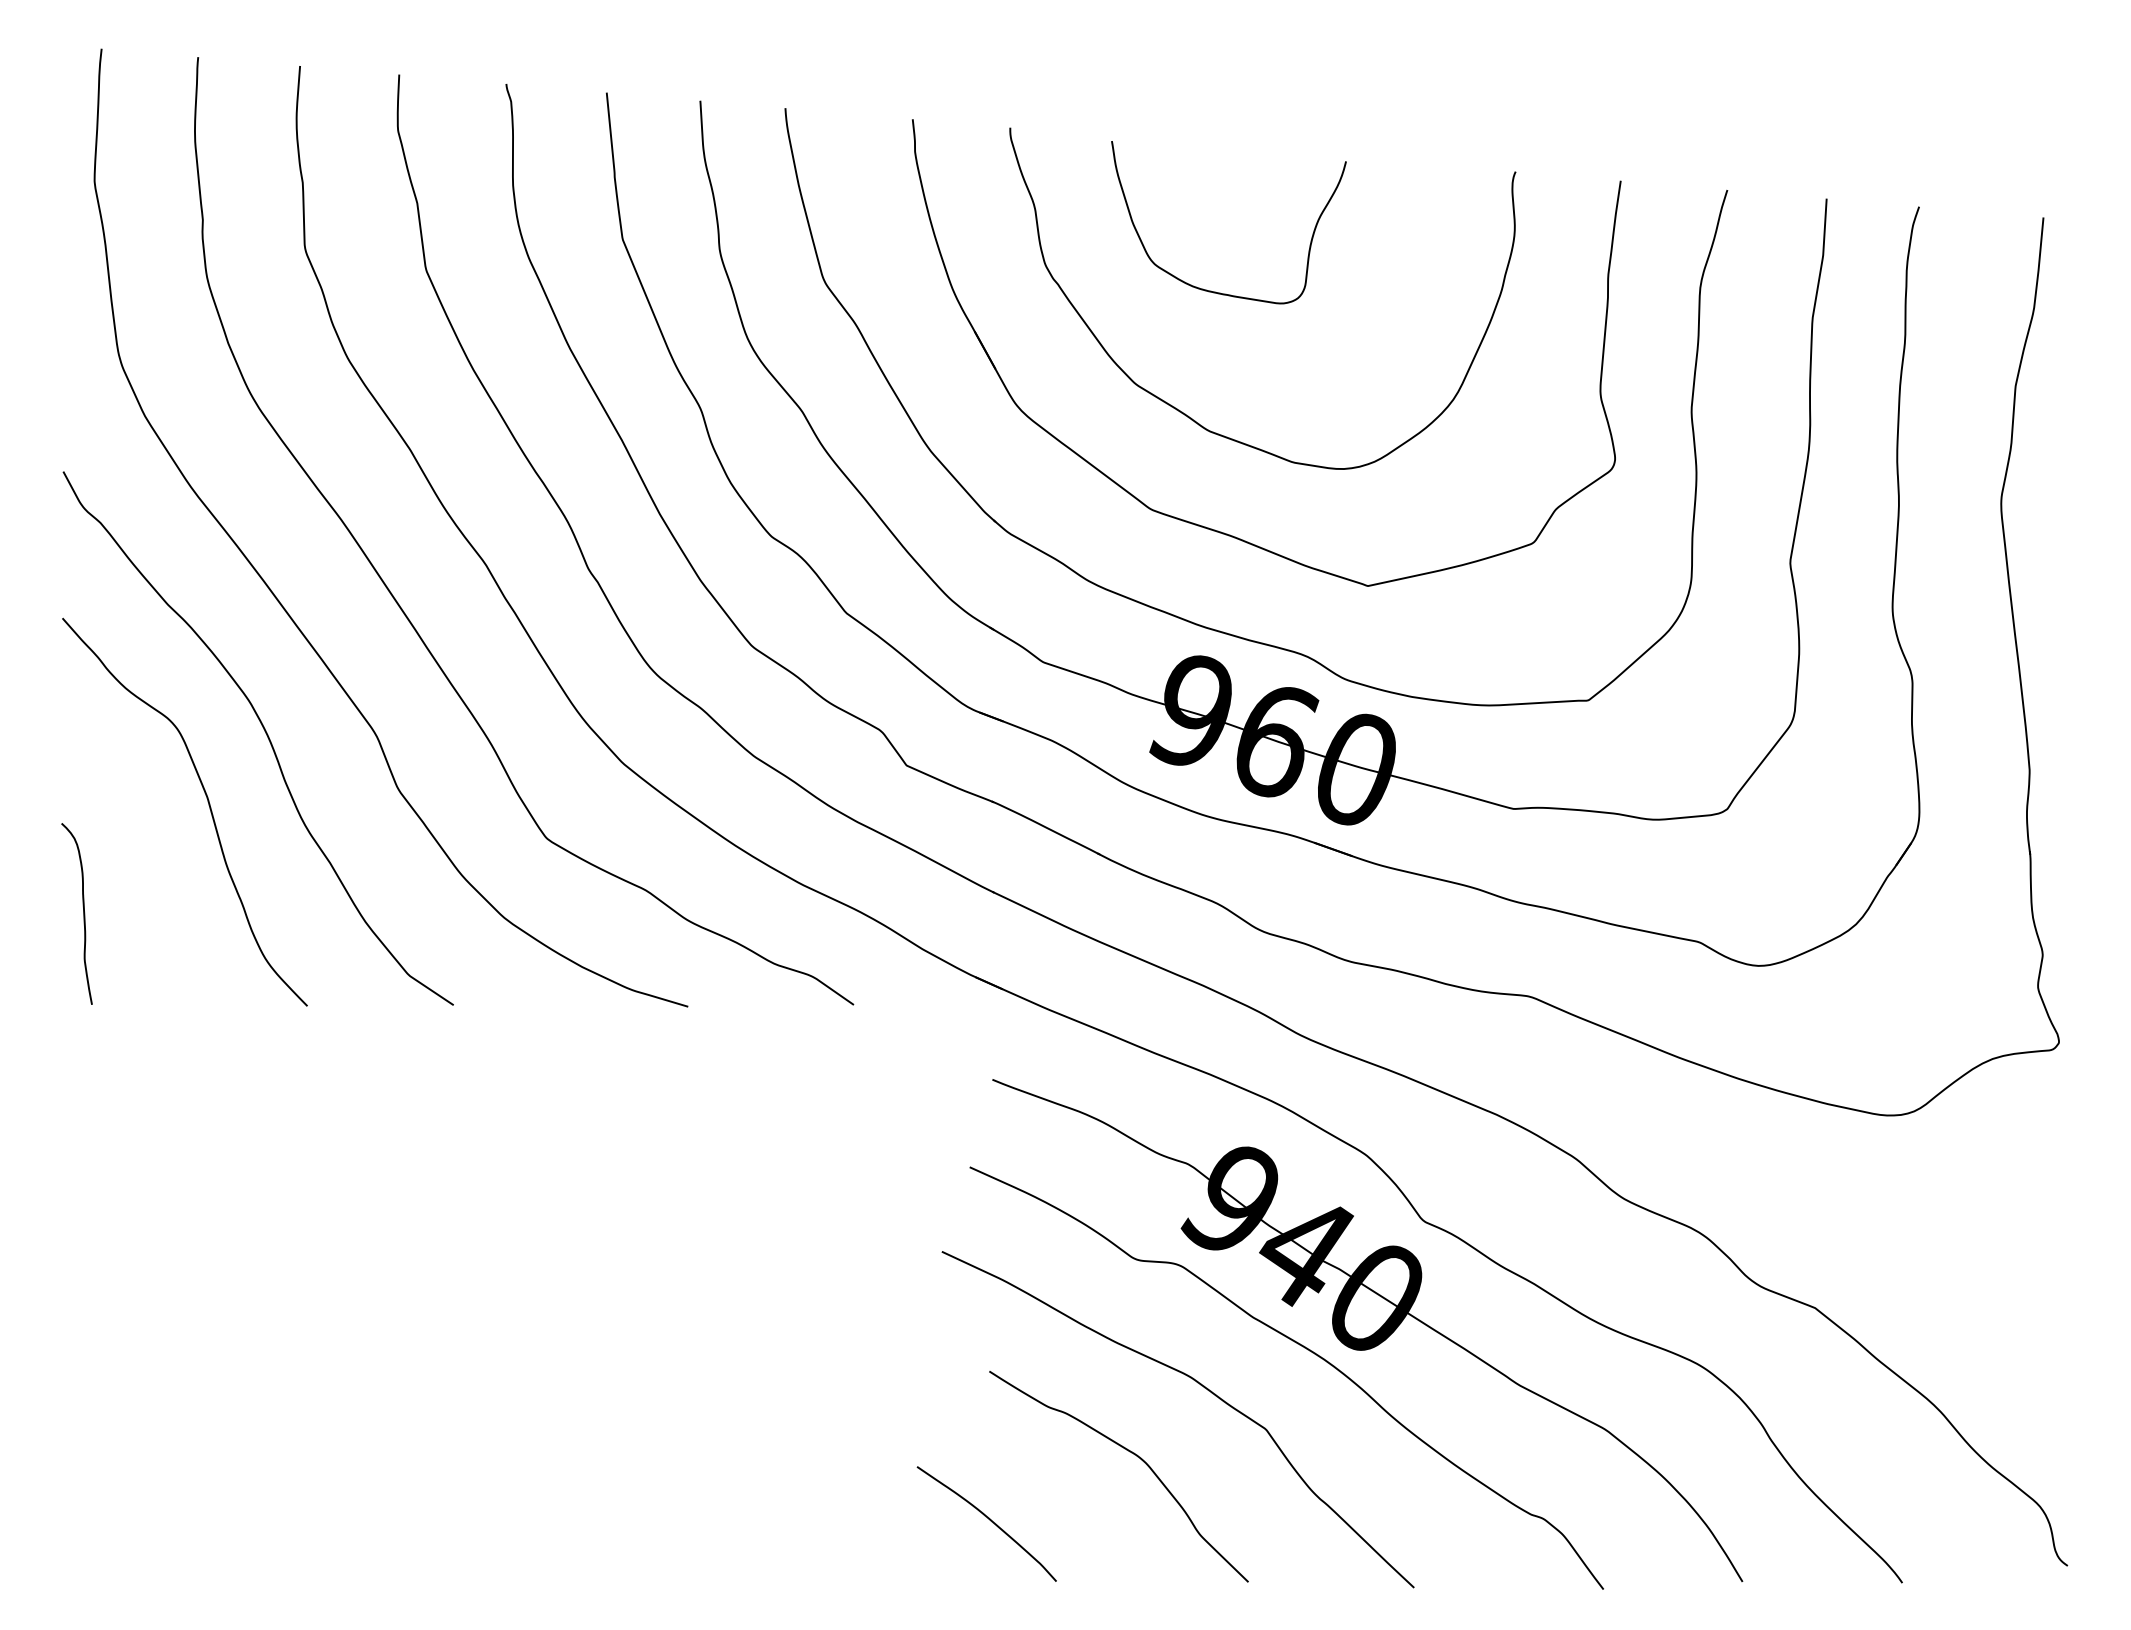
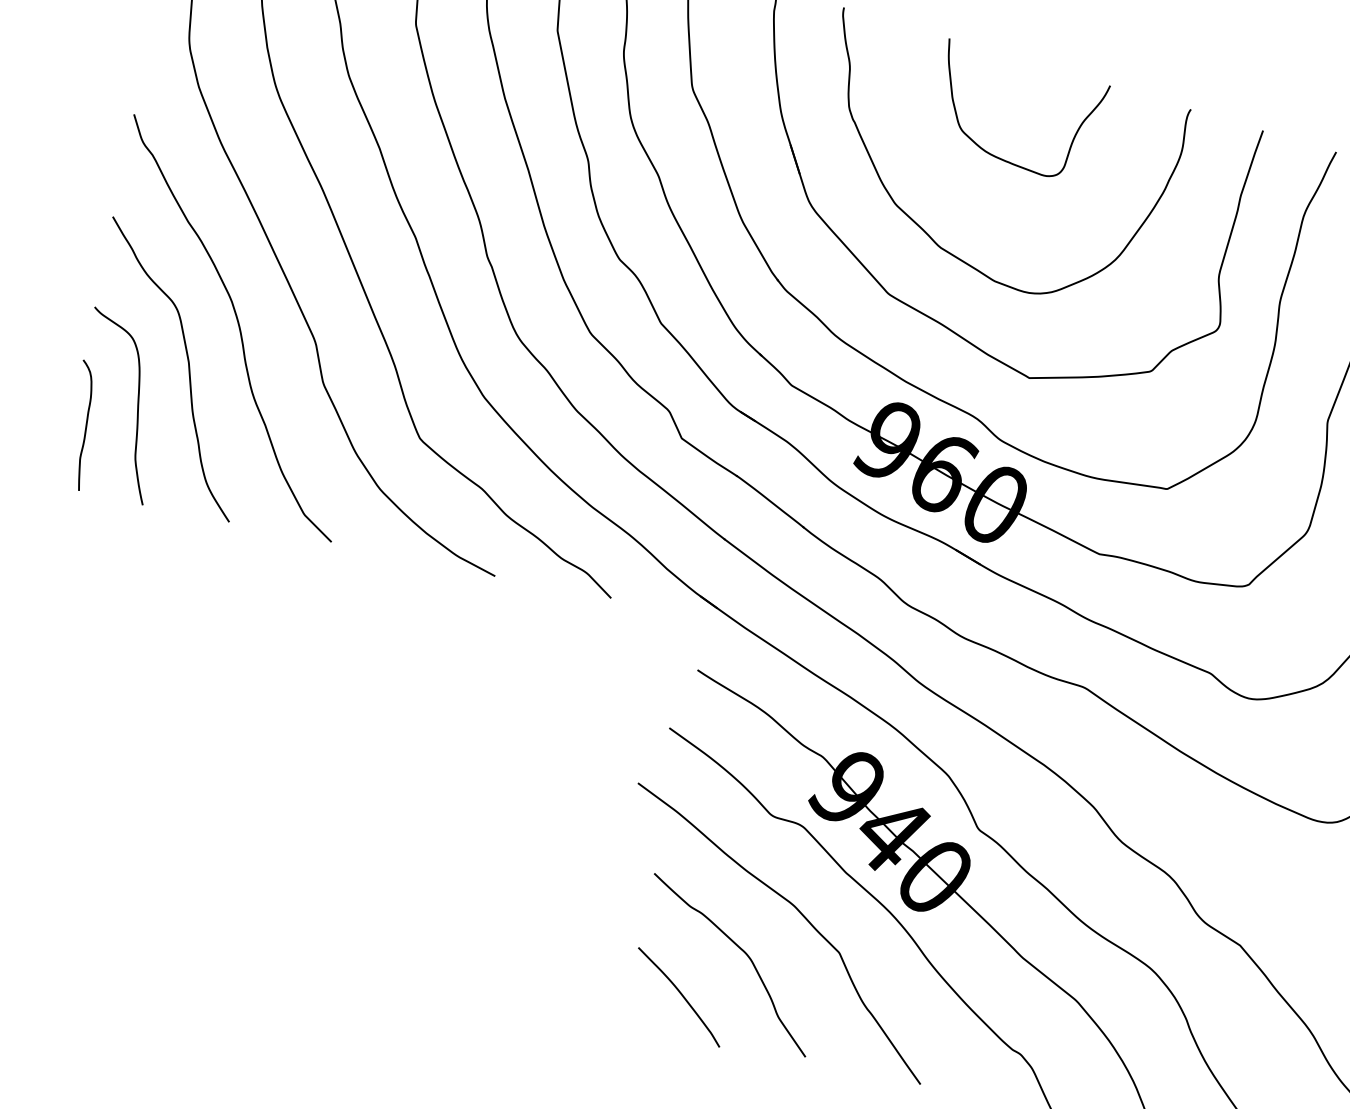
curve: (1211, 290) -> (998, 156), moved
curve: (148, 870) -> (137, 405), added
curve: (989, 1520) -> (681, 995), moved

